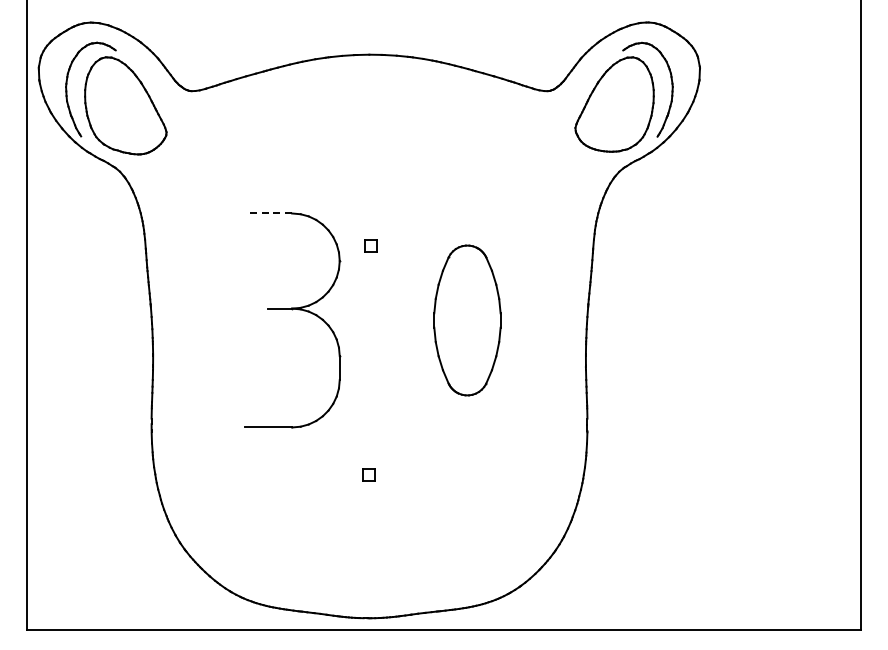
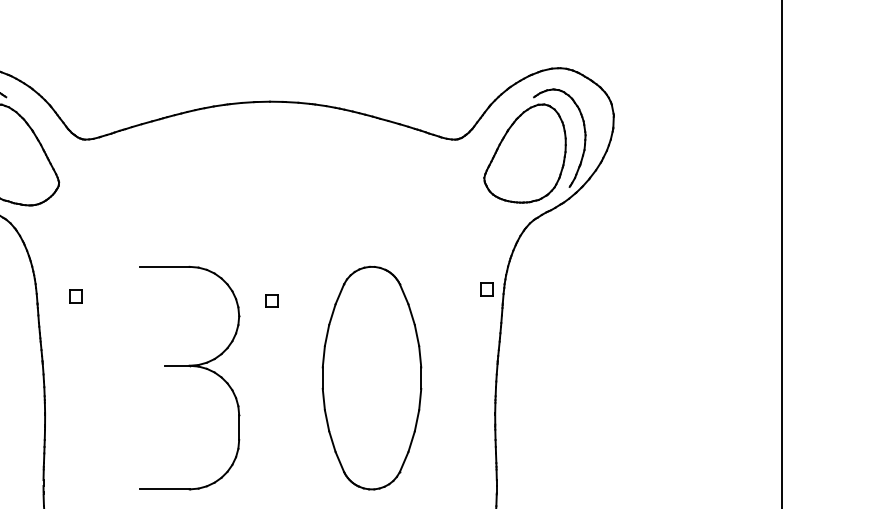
line: (268, 213) -> (165, 266), dashed -> solid
part: (577, 234) -> (486, 288), added
part: (182, 241) -> (75, 295), added
part: (467, 320) -> (372, 378), size x1.43

